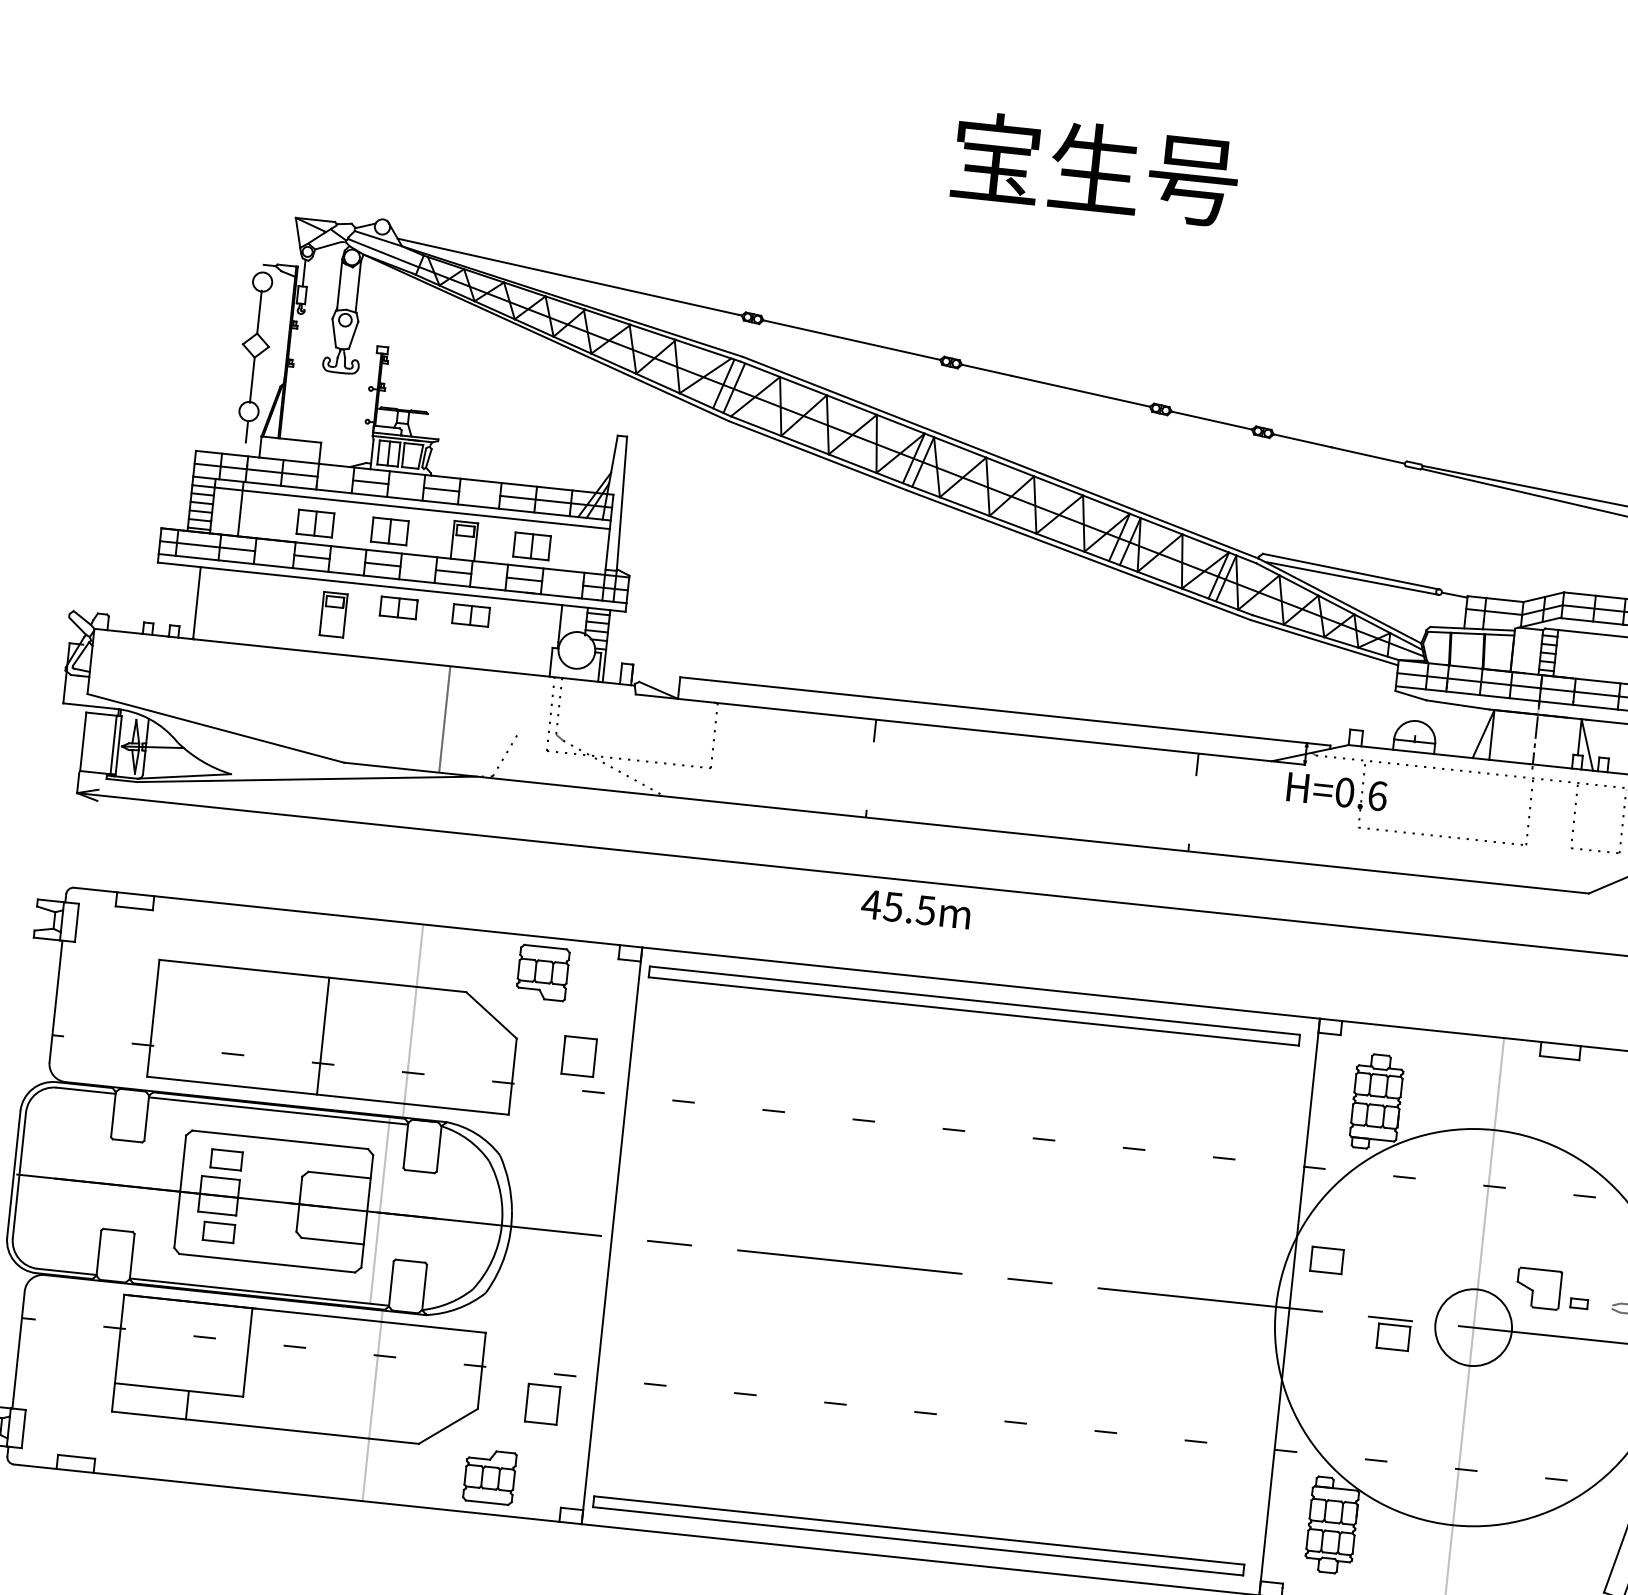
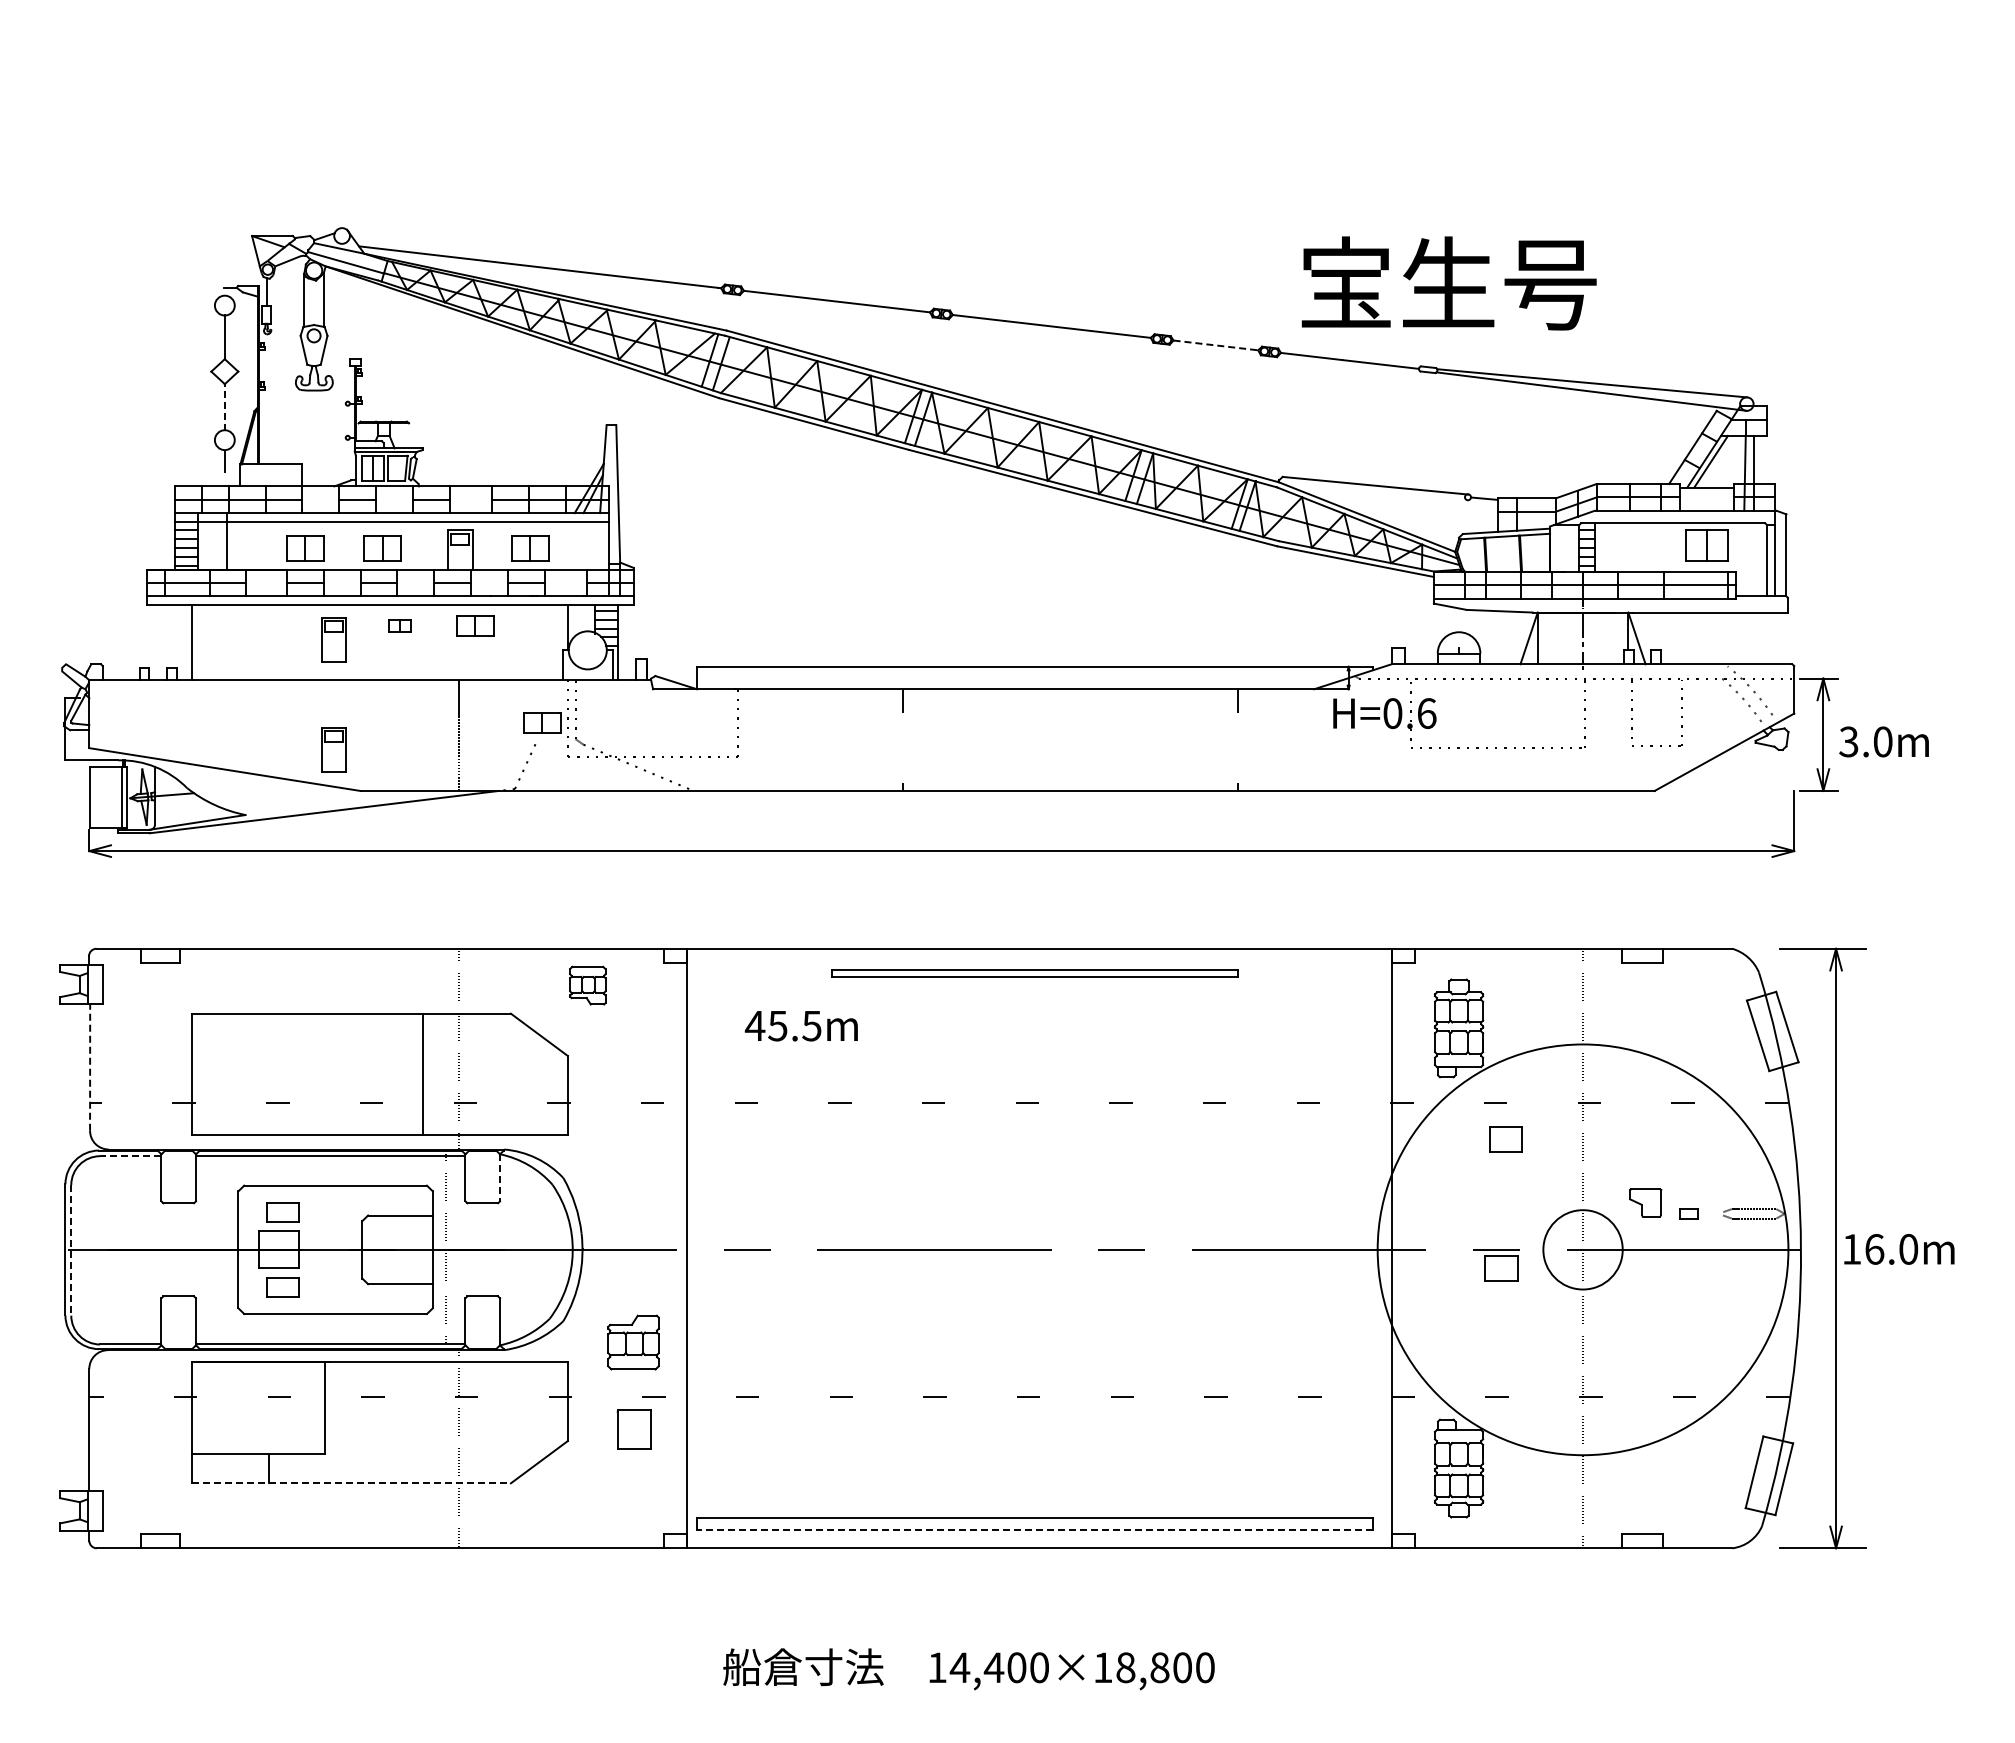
text: (1094, 169) -> (1448, 283), moved
line: (252, 380) -> (224, 407), solid -> dashed
line: (1211, 420) -> (1215, 345), solid -> dashed
line: (1351, 578) -> (1376, 492), removed
part: (398, 607) -> (399, 625), size x0.6
part: (526, 715) -> (542, 722), added
part: (322, 720) -> (333, 749), added
text: (915, 909) -> (800, 1026), moved
part: (542, 972) -> (587, 985), size x0.7
line: (56, 1001) -> (90, 1067), solid -> dashed
part: (973, 1006) -> (1034, 973), size x0.6
line: (323, 1036) -> (422, 1074), moved
part: (578, 1056) -> (633, 1067), removed
line: (85, 1091) -> (130, 1156), solid -> dashed
line: (439, 1148) -> (500, 1177), solid -> dashed
line: (19, 1175) -> (71, 1250), solid -> dashed
part: (1326, 1260) -> (1505, 1139), moved
part: (1538, 1288) -> (1645, 1202), size x0.7
line: (265, 1427) -> (351, 1483), solid -> dashed
part: (489, 1476) -> (633, 1342), moved
line: (917, 1541) -> (1034, 1529), solid -> dashed

